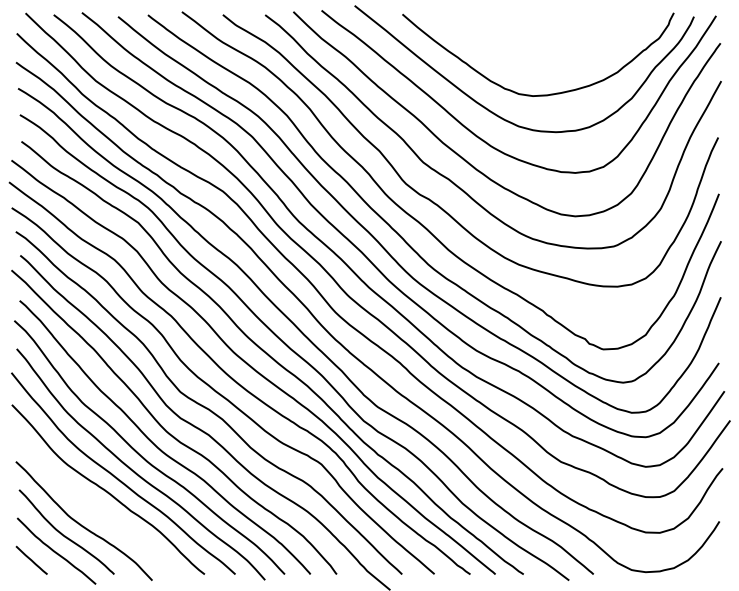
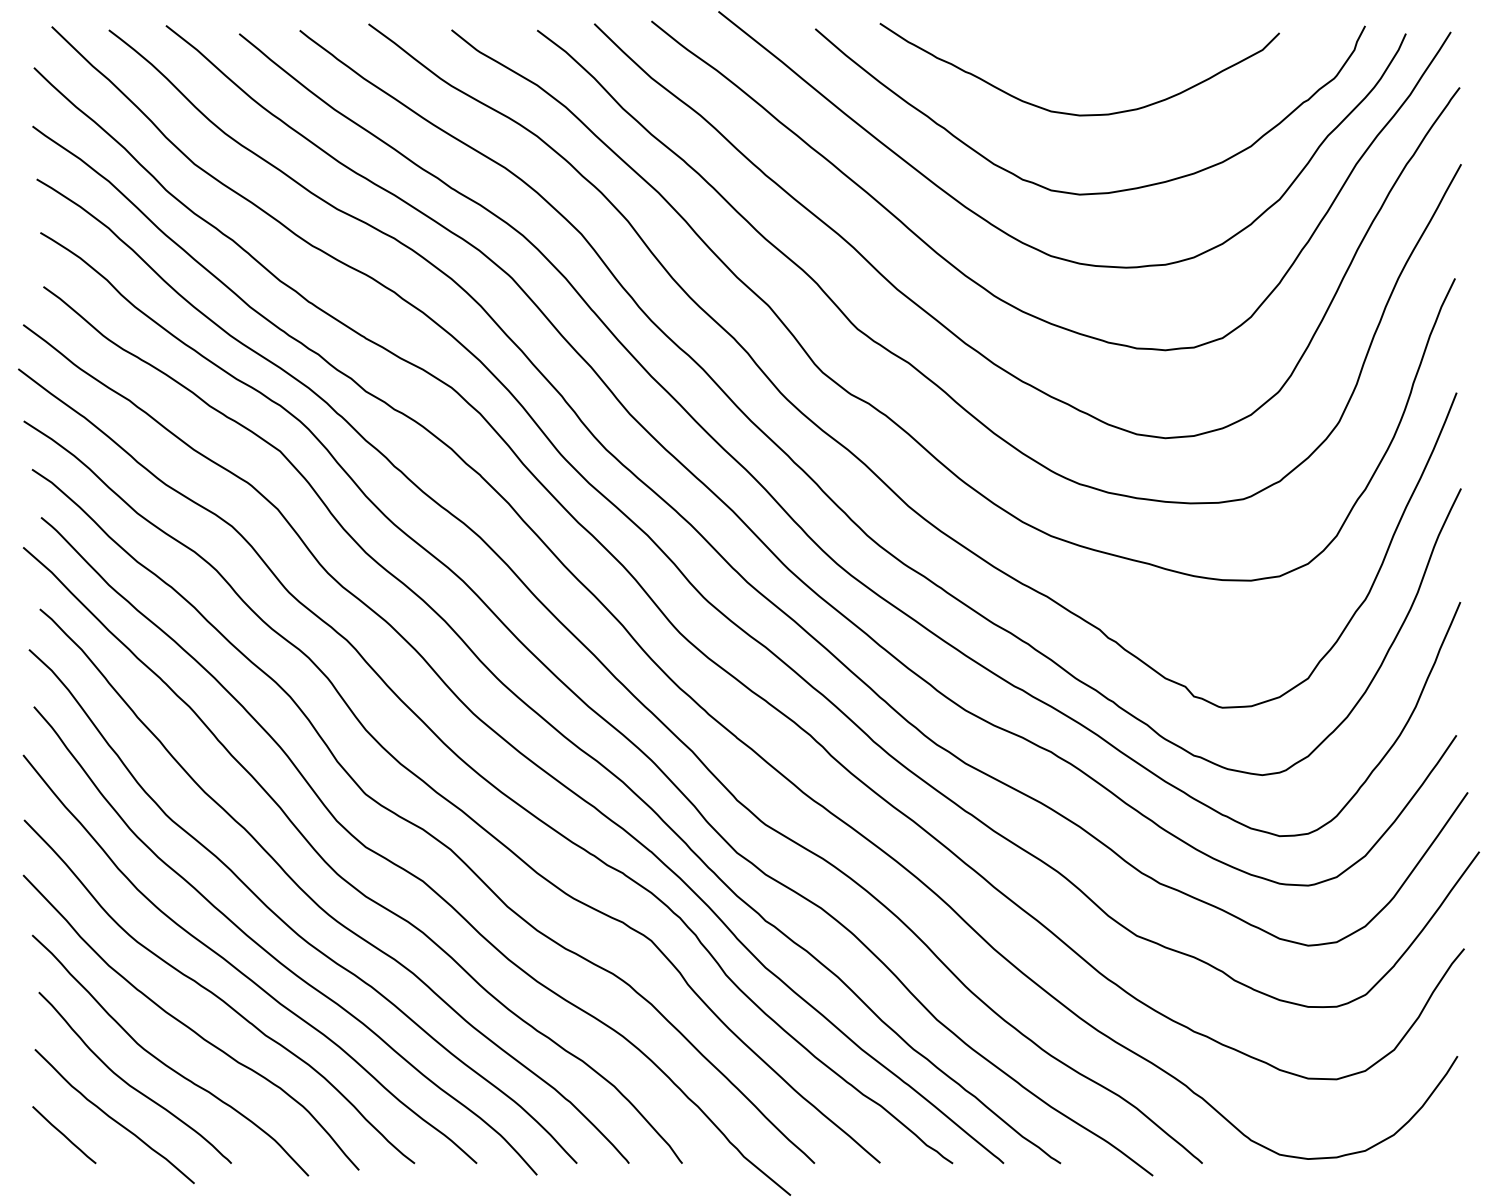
curve: (530, 55) -> (1074, 112), added
curve: (92, 505) -> (187, 1023), added

